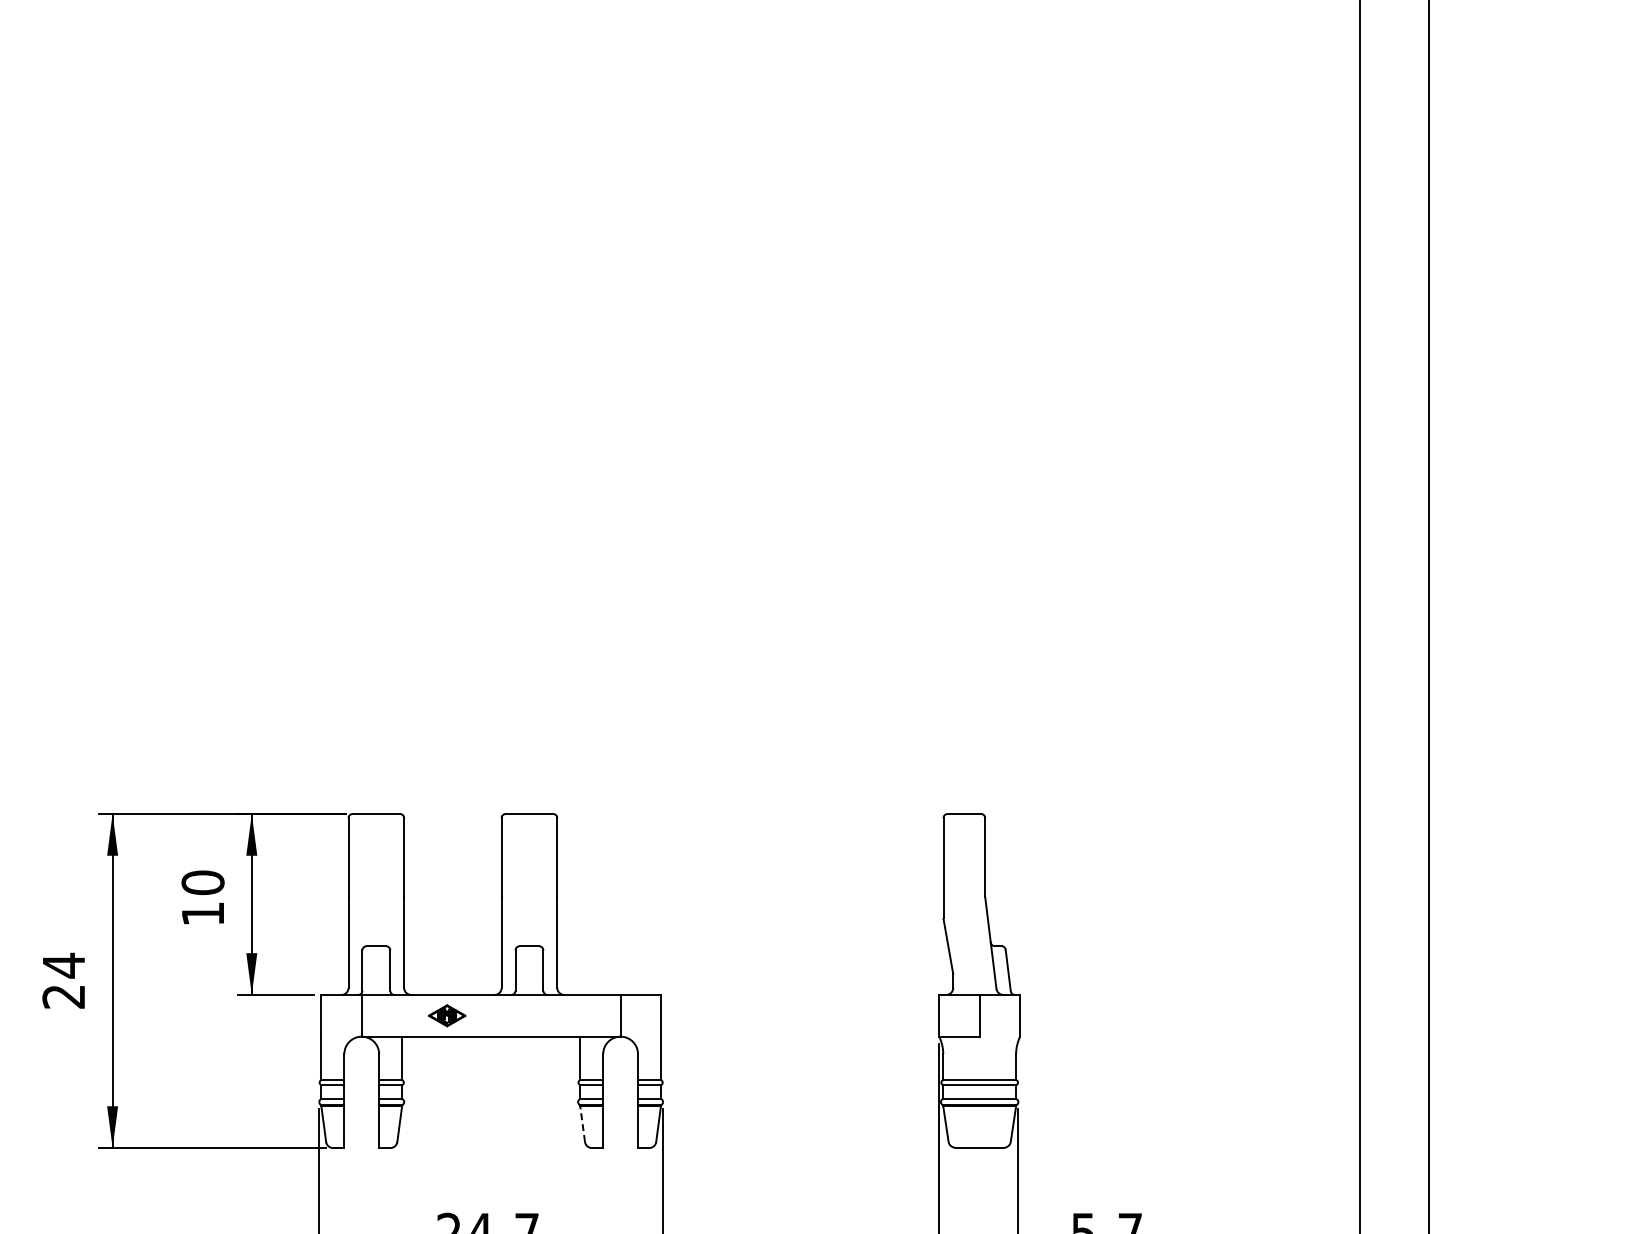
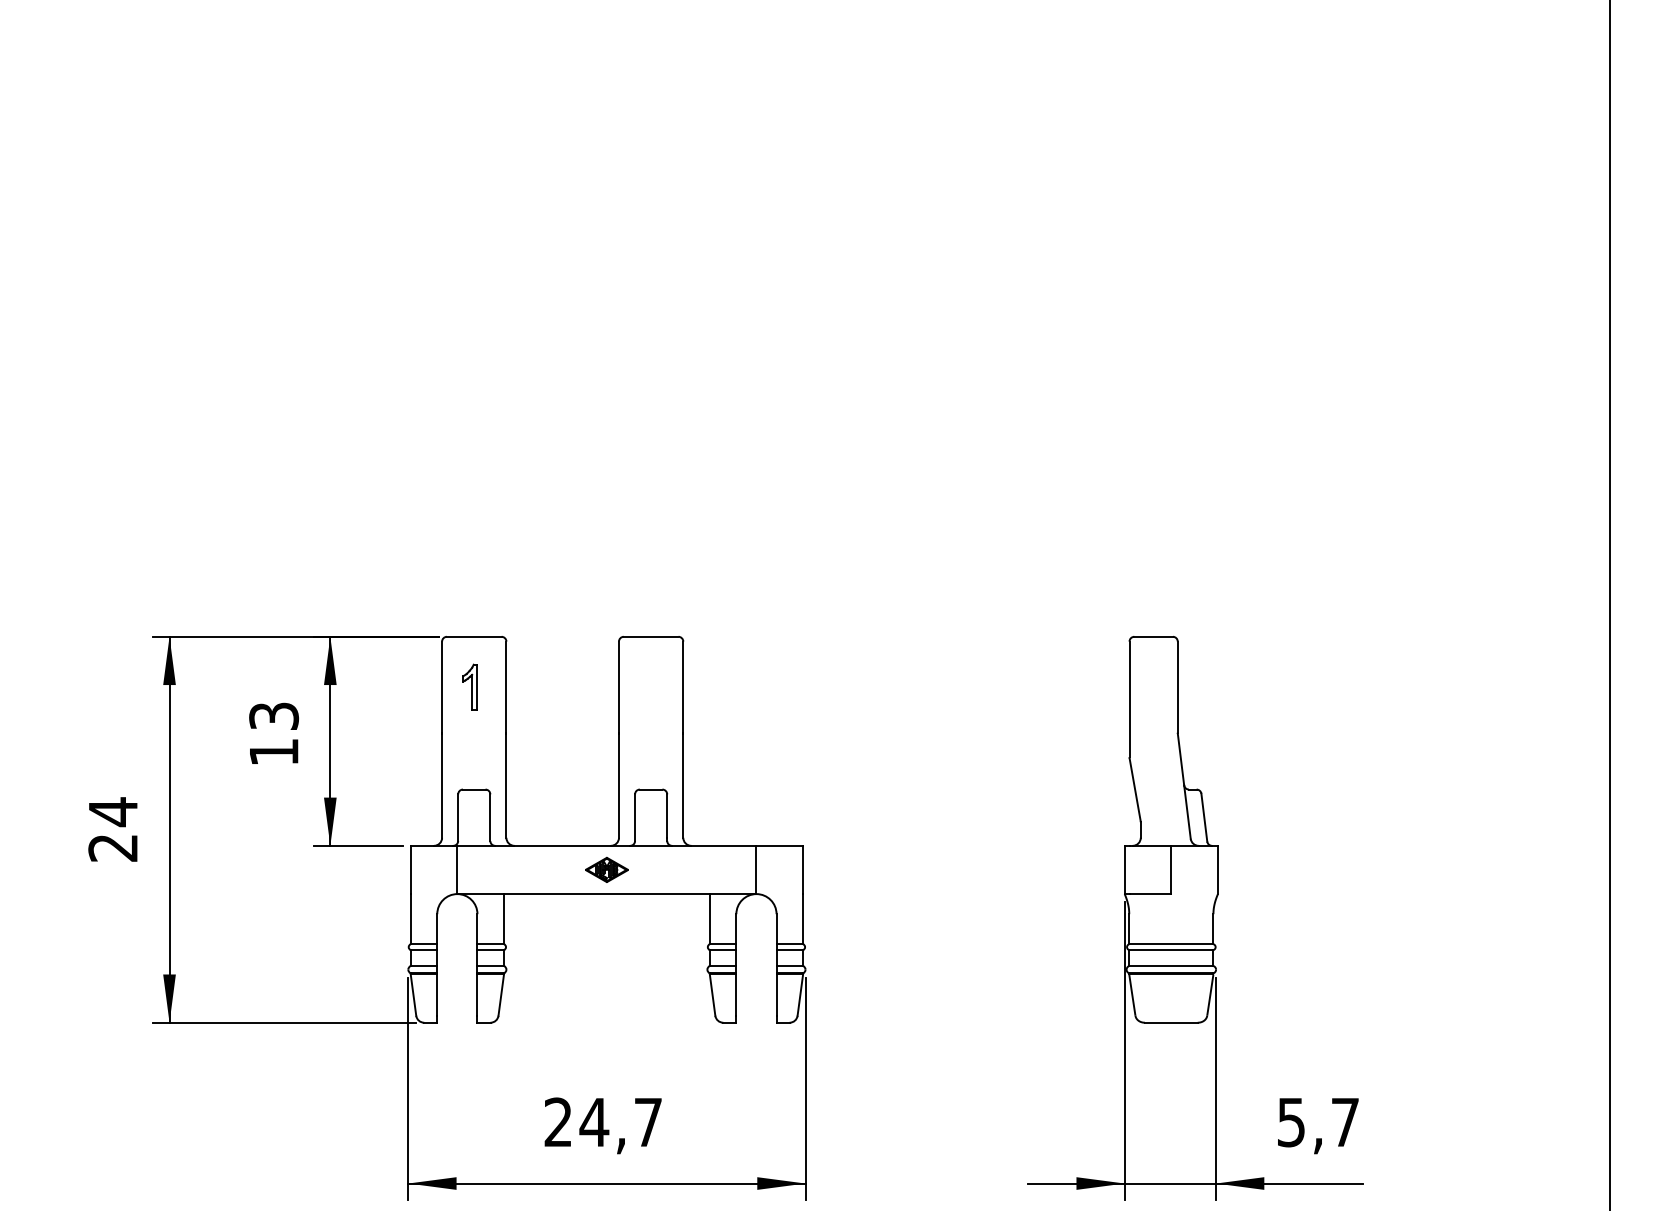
part: (371, 857) -> (468, 687), added
text: (202, 882) -> (273, 715), 10 -> 13
part: (447, 1015) -> (607, 869), moved
line: (582, 1123) -> (712, 994), dashed -> solid

